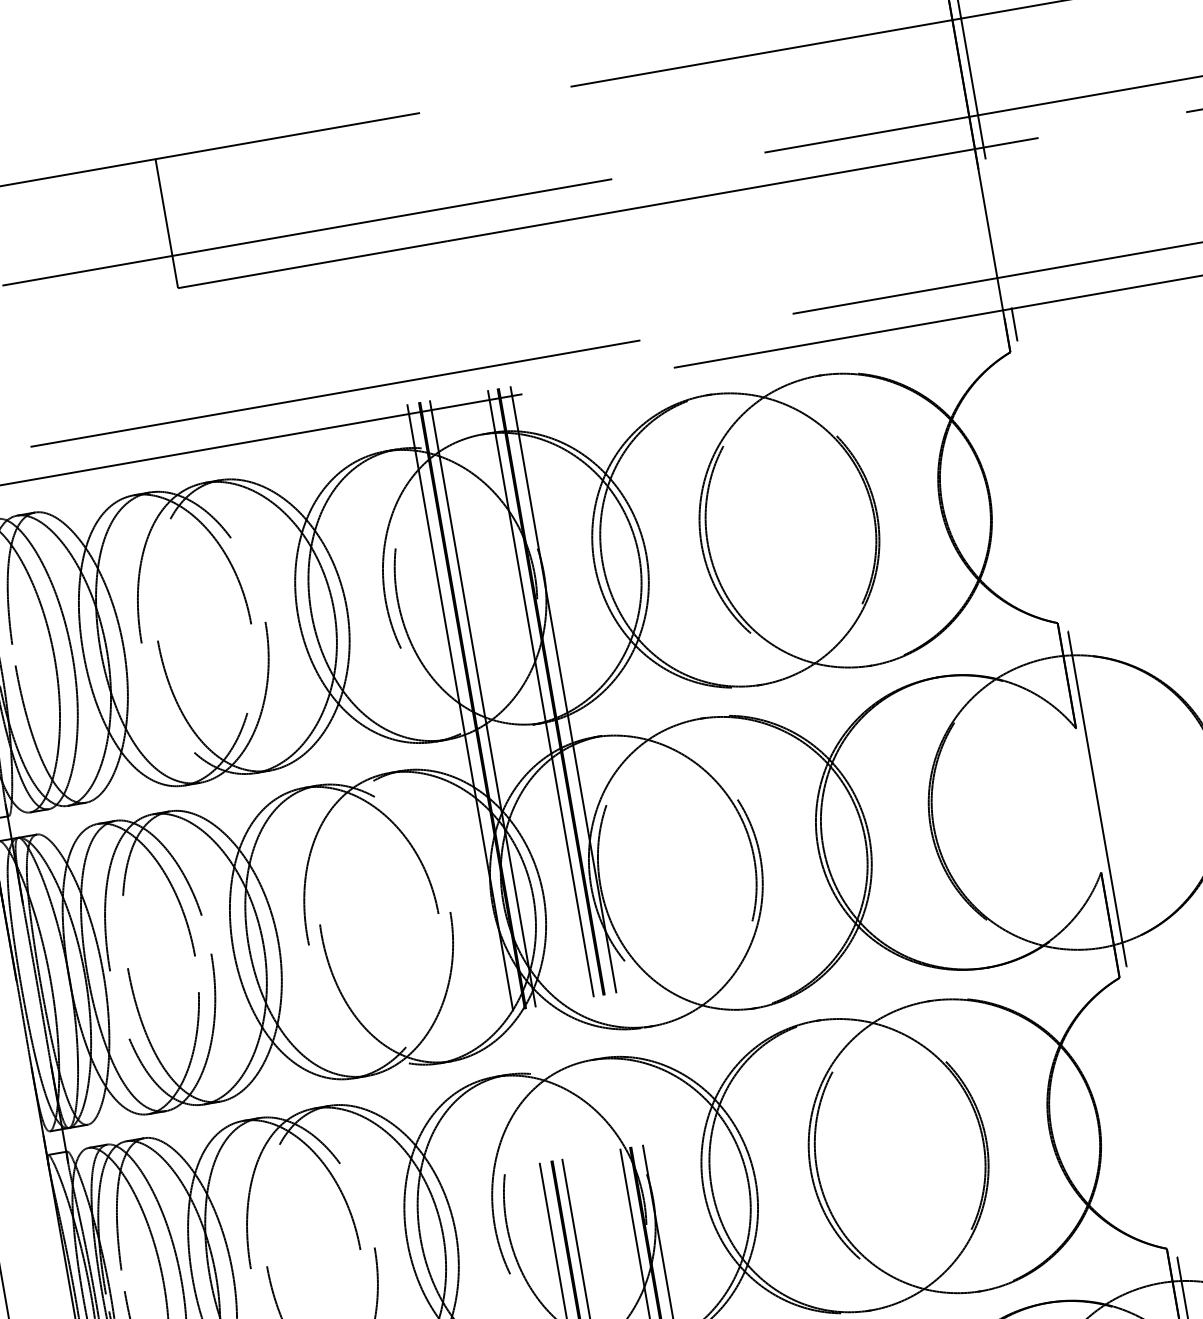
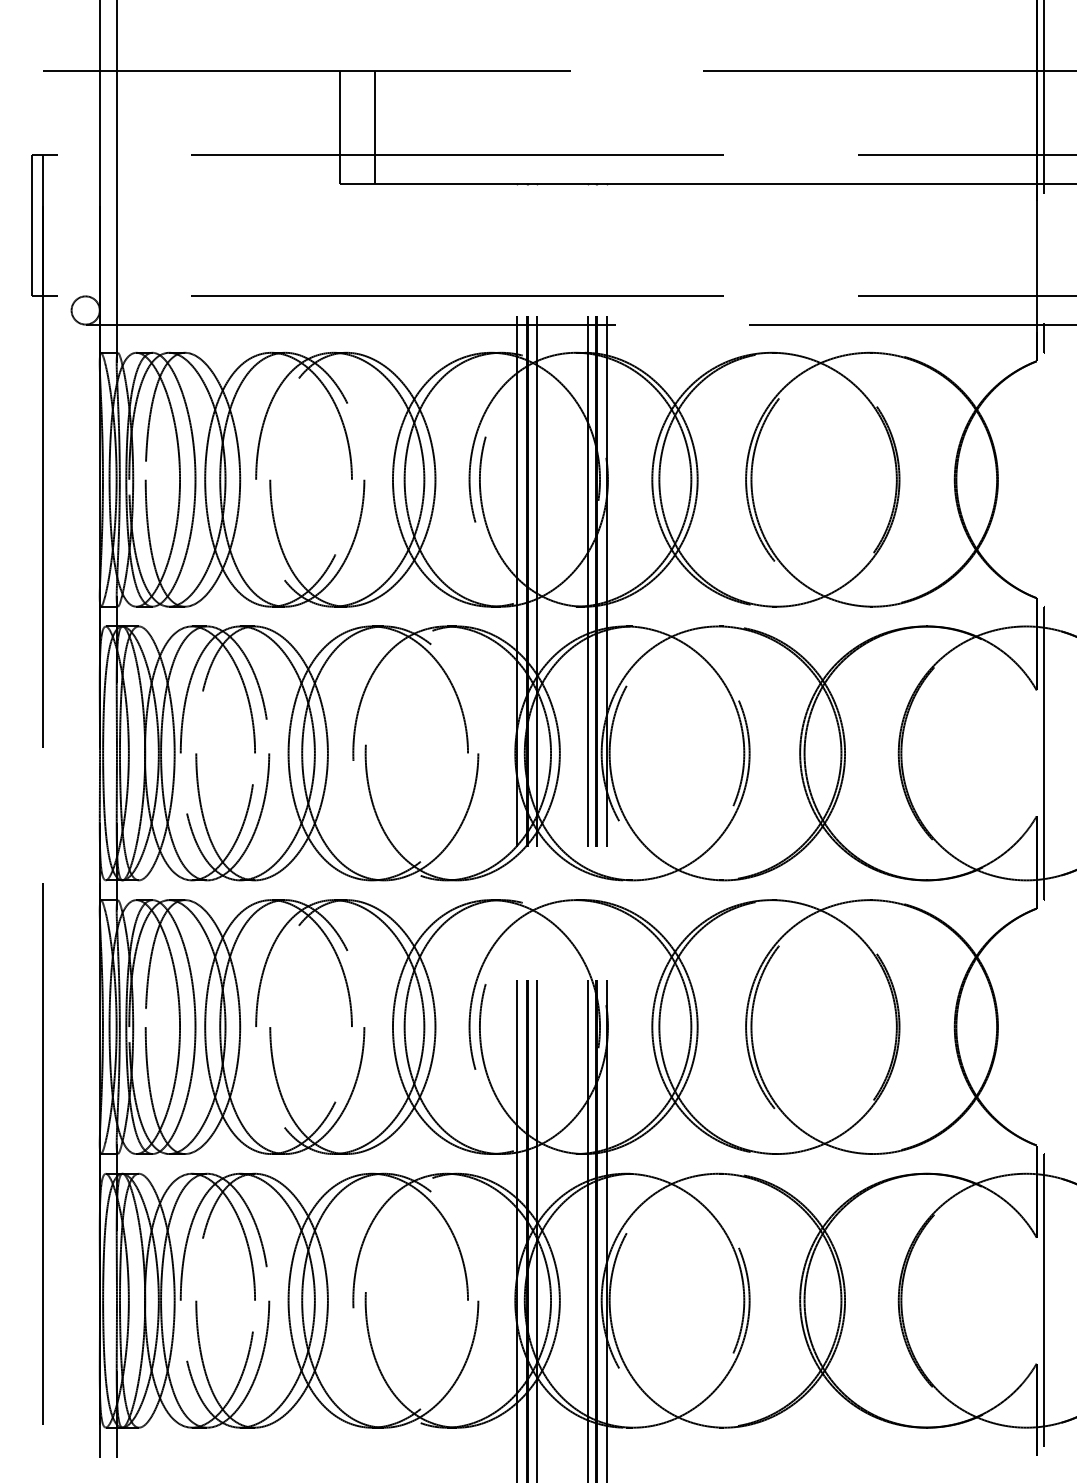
line: (206, 216) -> (374, 126), added

